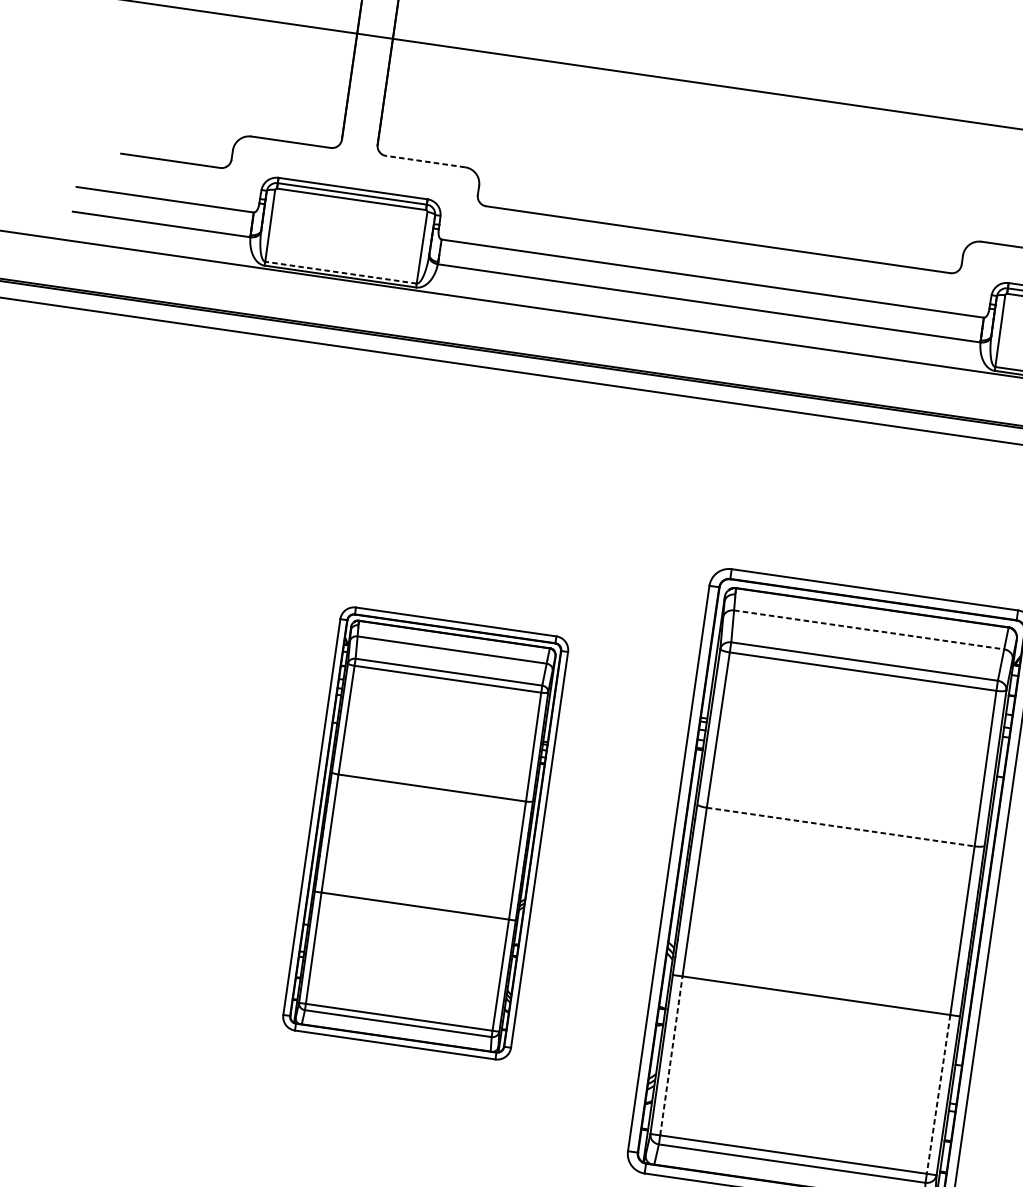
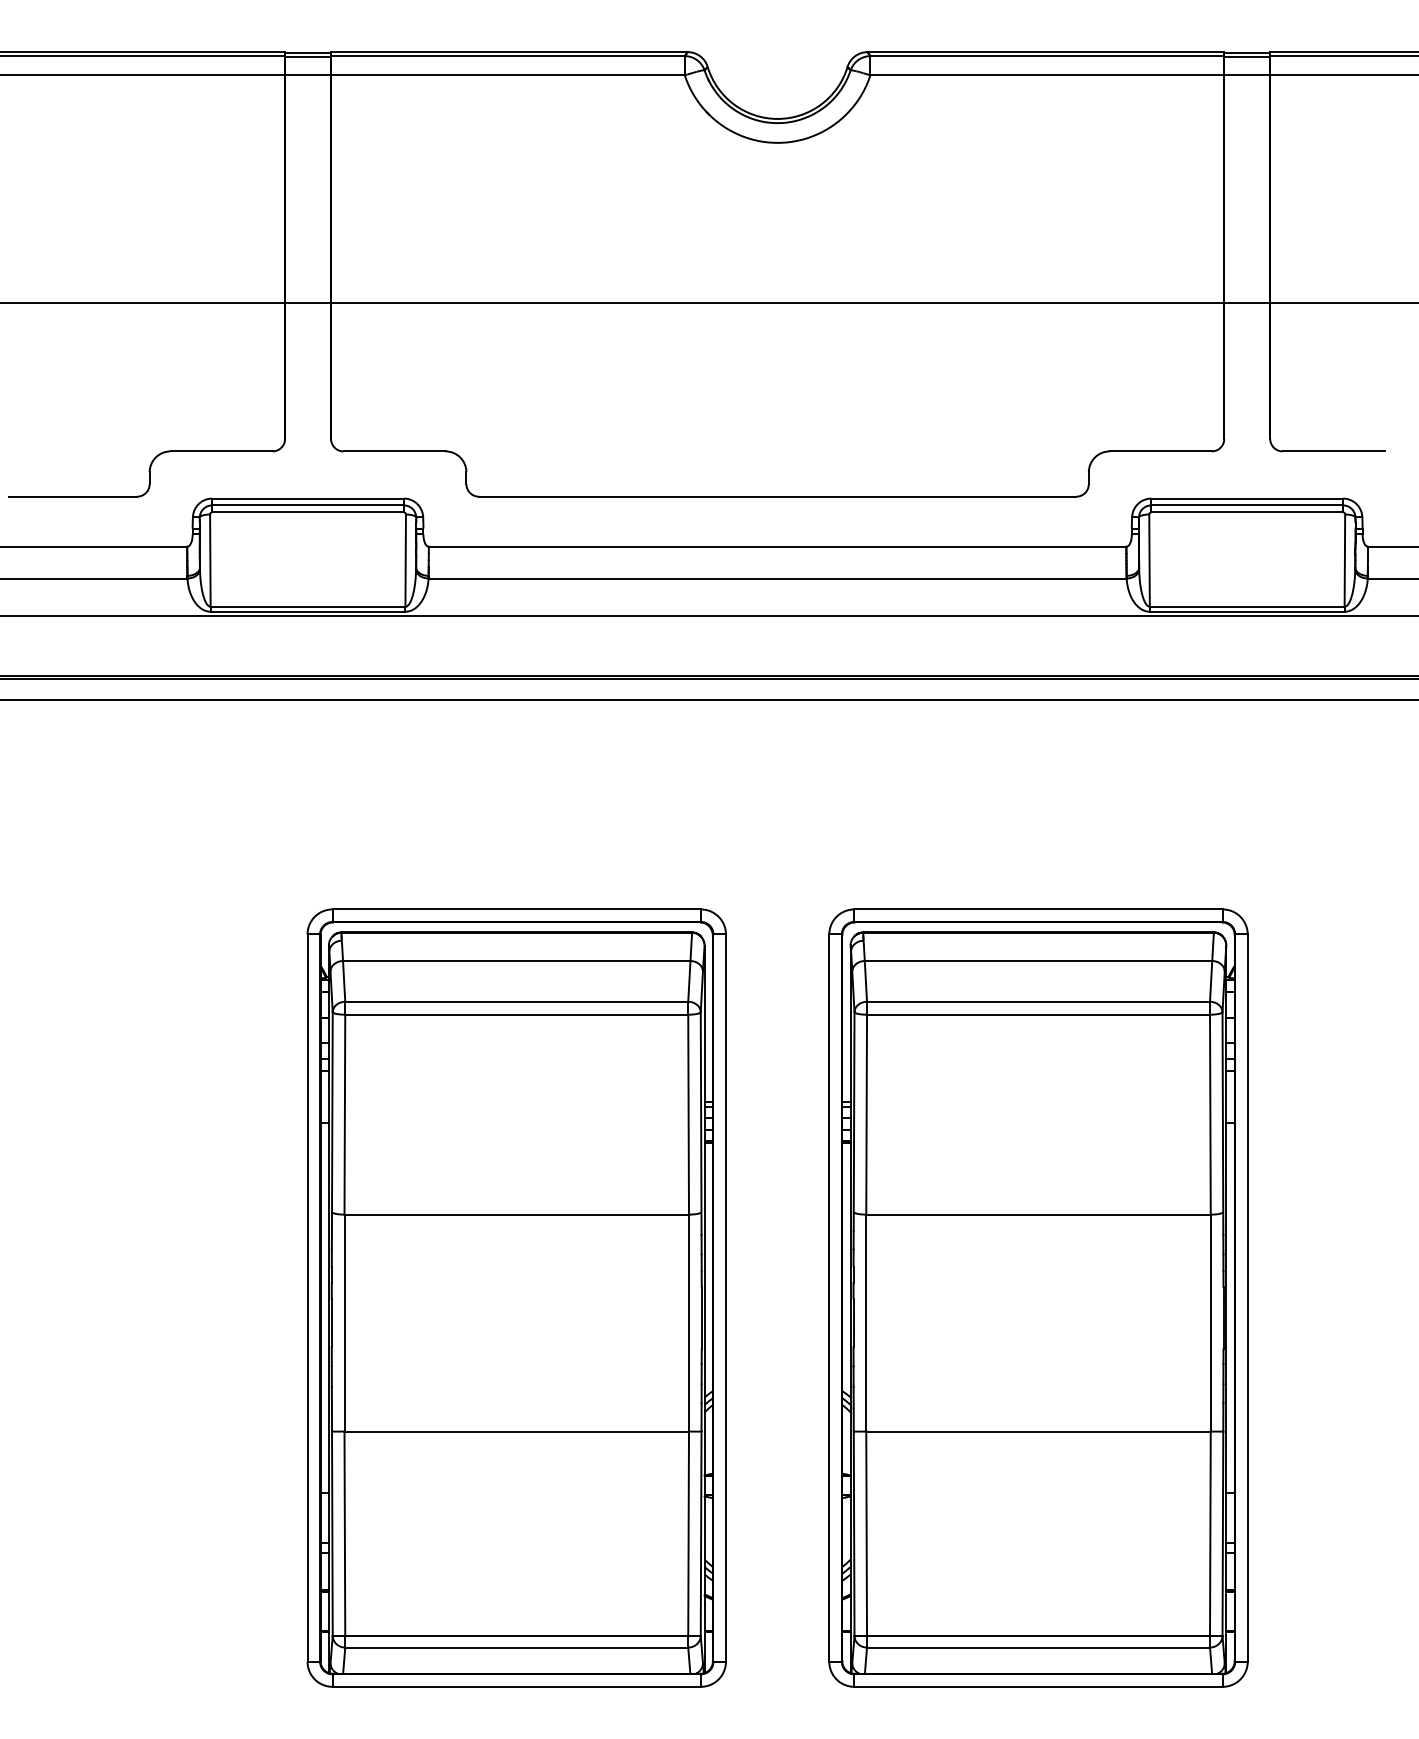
line: (425, 161) -> (394, 451), dashed -> solid
line: (340, 272) -> (307, 606), dashed -> solid
line: (869, 630) -> (1038, 961), dashed -> solid
line: (841, 827) -> (1039, 1214), dashed -> solid
part: (425, 832) -> (516, 1297), size x1.43
line: (671, 1055) -> (866, 1533), dashed -> solid
line: (938, 1094) -> (1210, 1534), dashed -> solid

